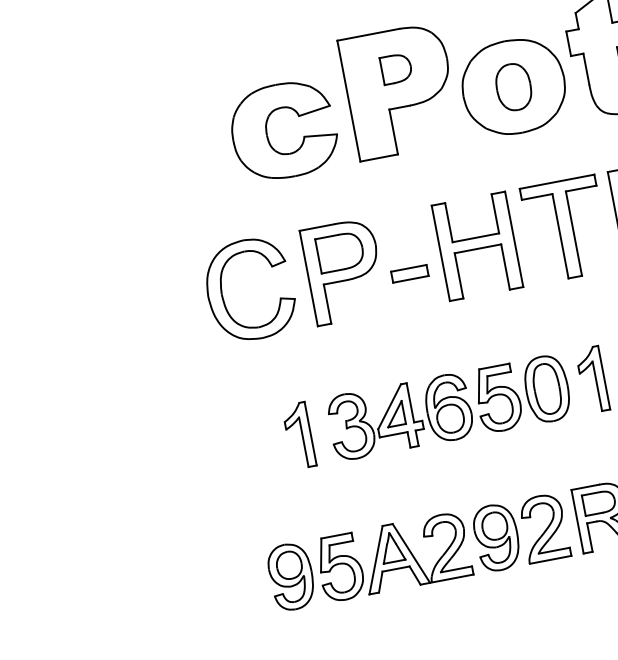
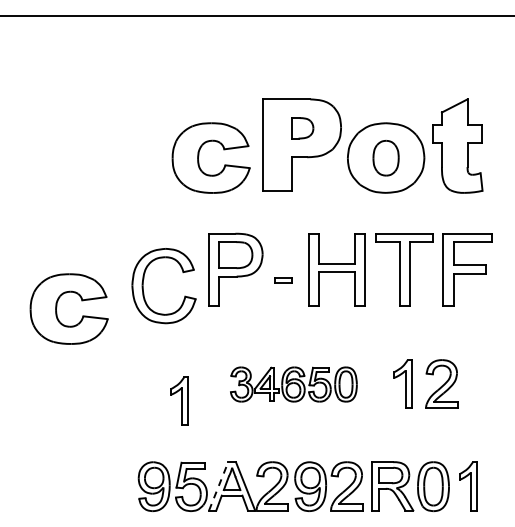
part: (409, 273) -> (283, 280), size x0.6
part: (223, 295) -> (143, 286), moved
part: (119, 365) -> (57, 307), added
part: (448, 407) -> (293, 384), size x0.7
part: (298, 434) -> (179, 400), moved
line: (375, 559) -> (218, 485), solid -> dashed

